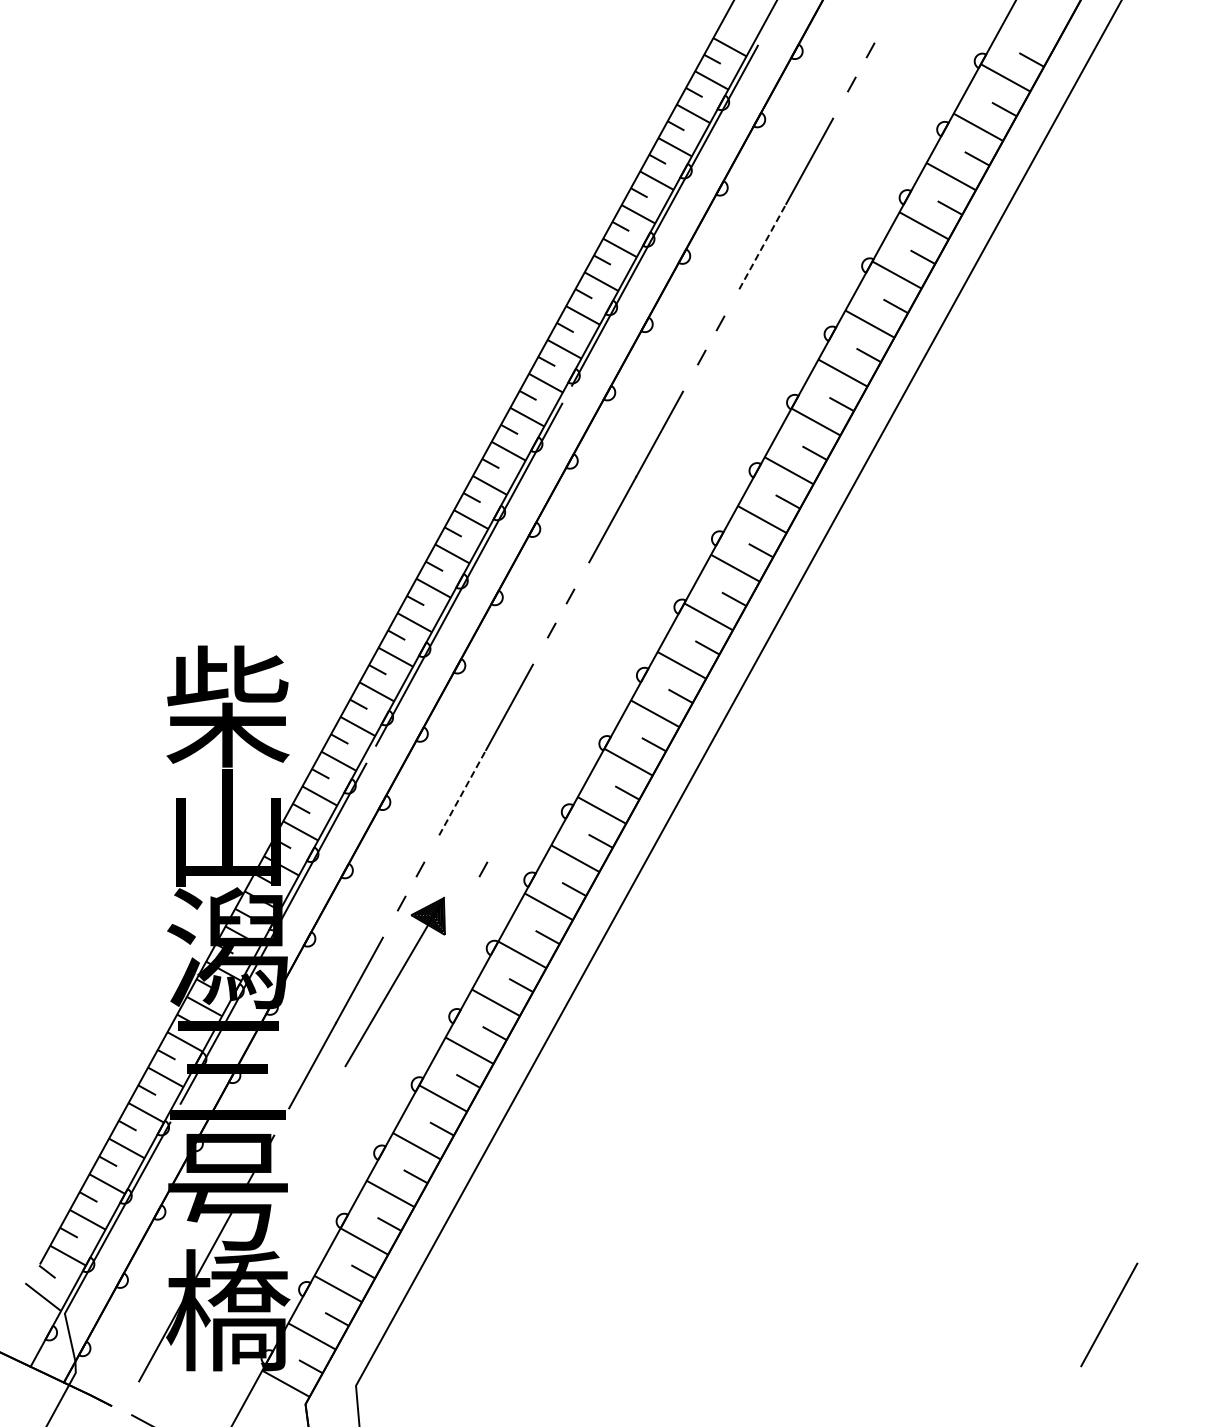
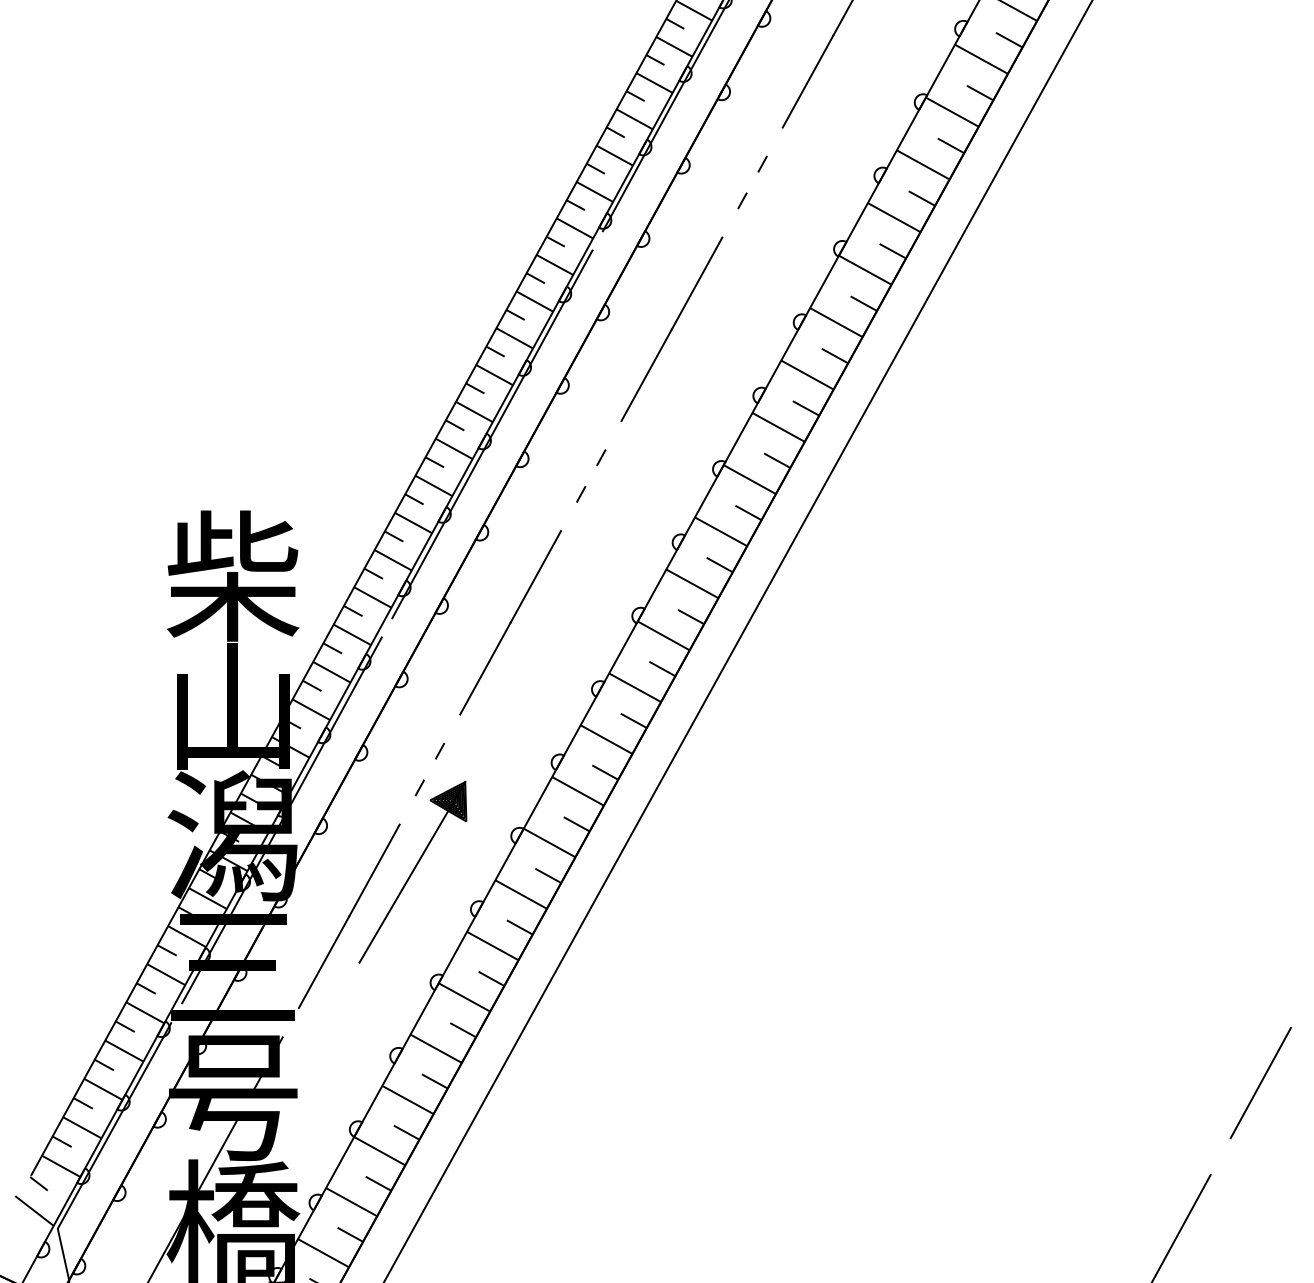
line: (762, 246) -> (807, 81), dashed -> solid
line: (462, 792) -> (485, 668), dashed -> solid
line: (483, 869) -> (507, 751), removed
line: (1183, 1177) -> (1260, 1082), added

